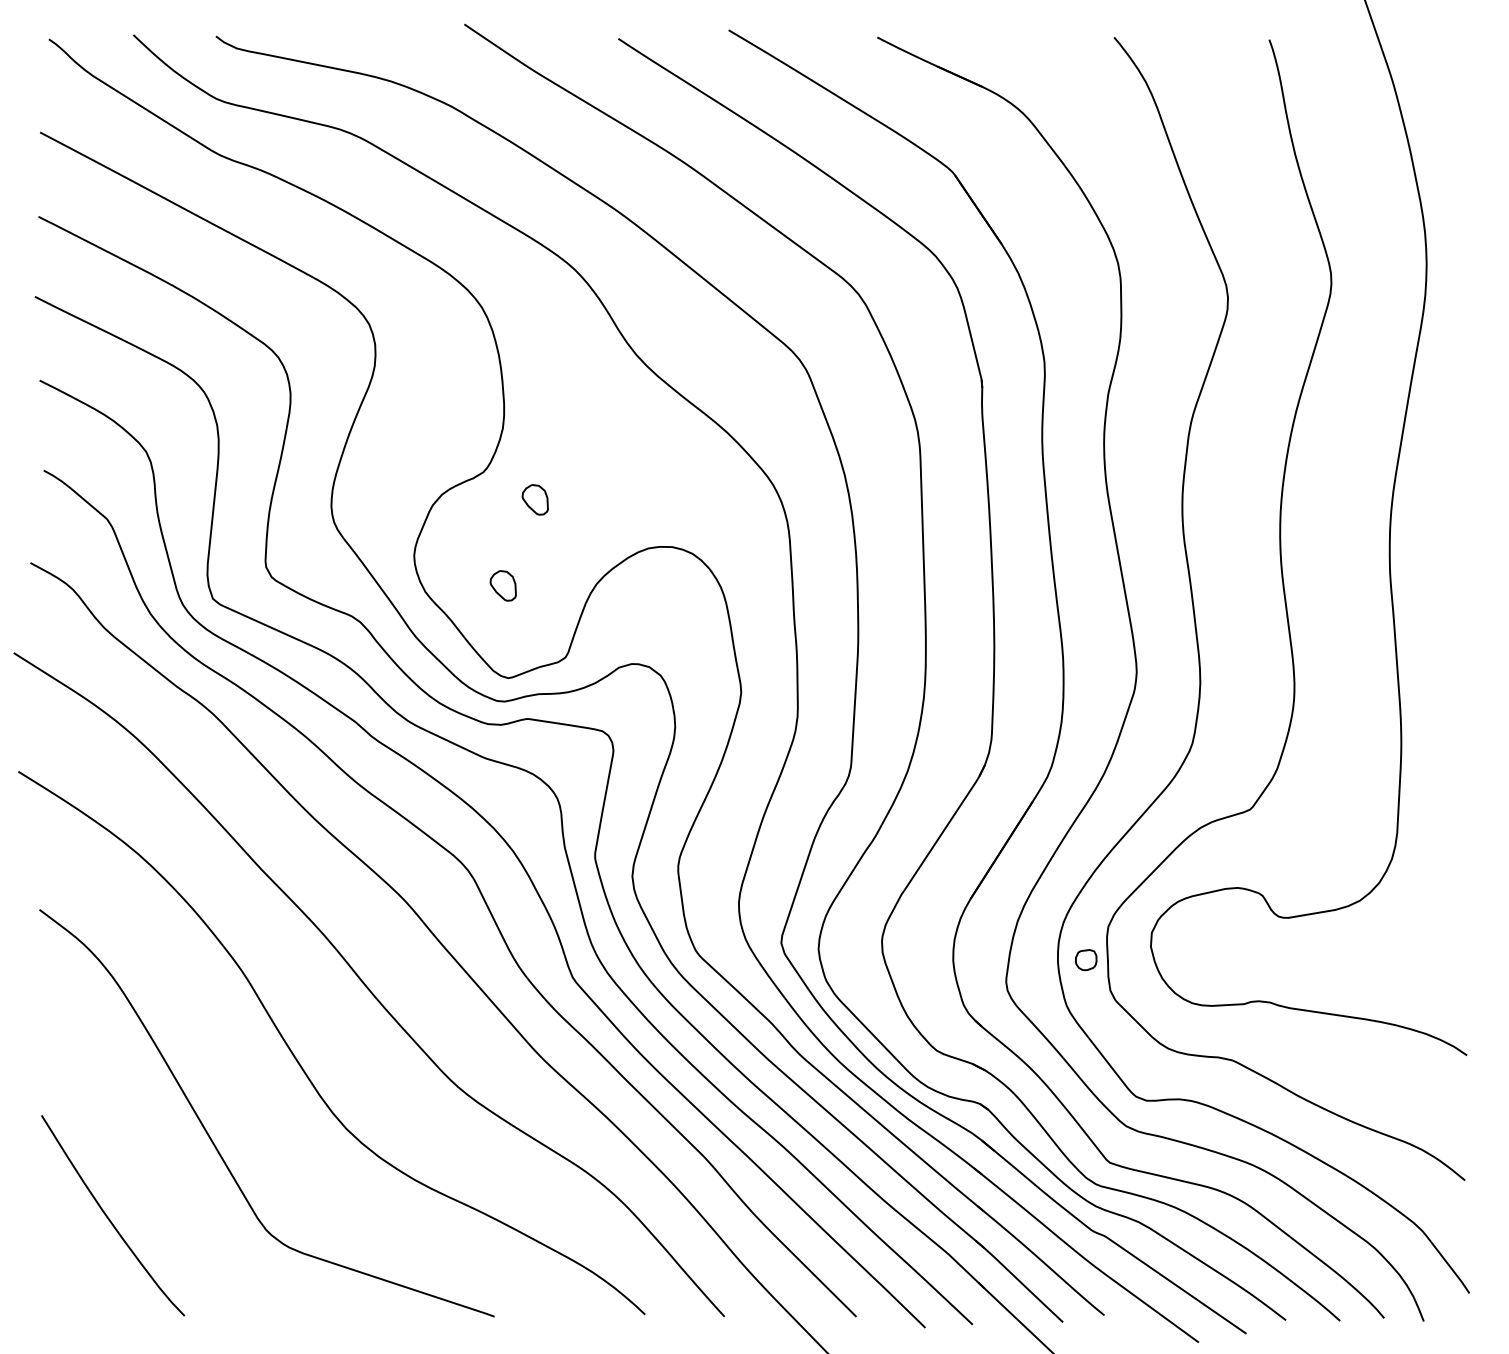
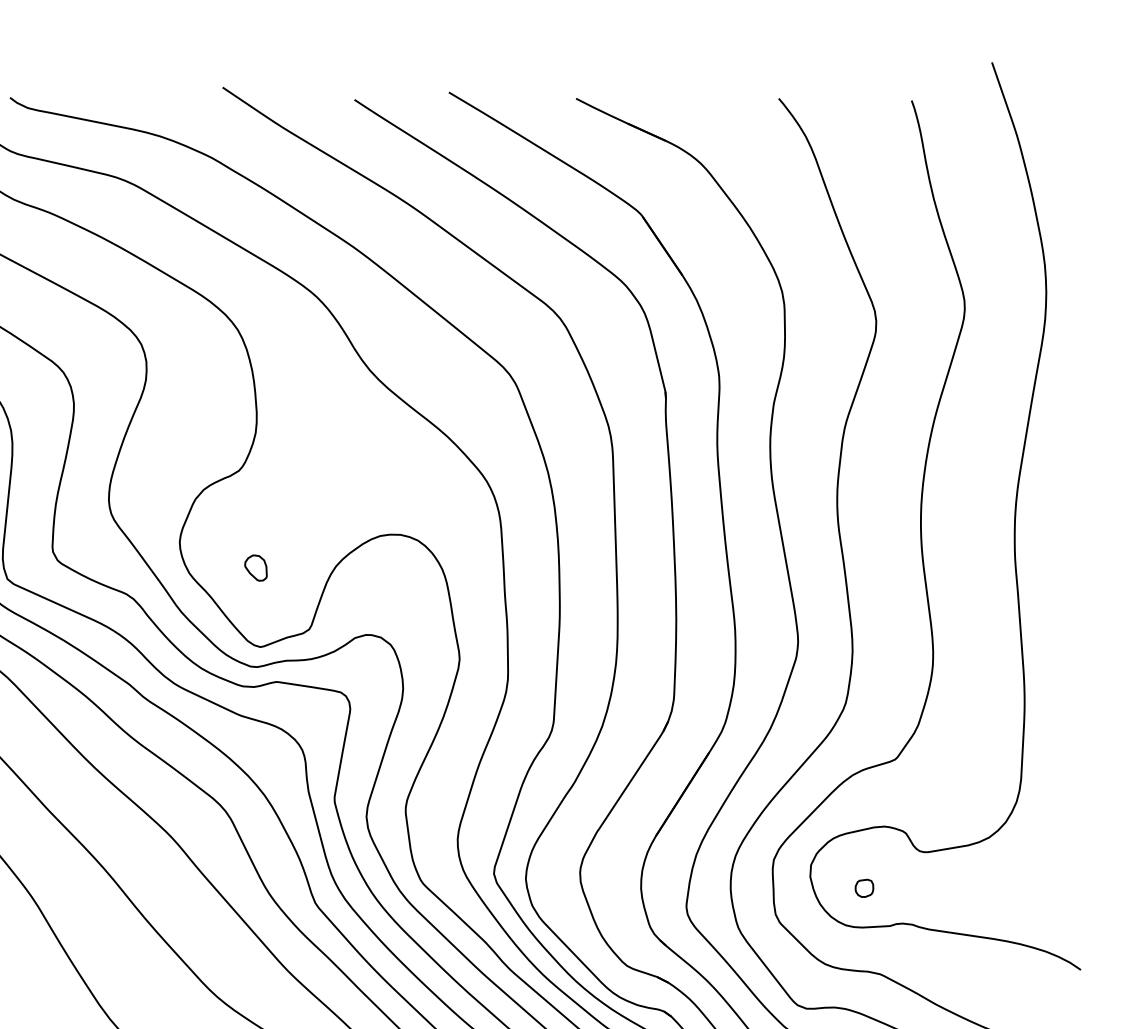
part: (534, 499) -> (282, 494), removed
part: (1086, 960) -> (864, 888), moved

